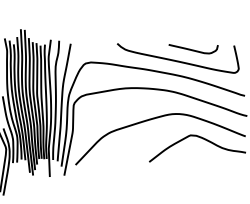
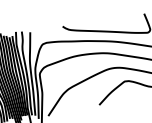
curve: (193, 49) -> (116, 21), removed

